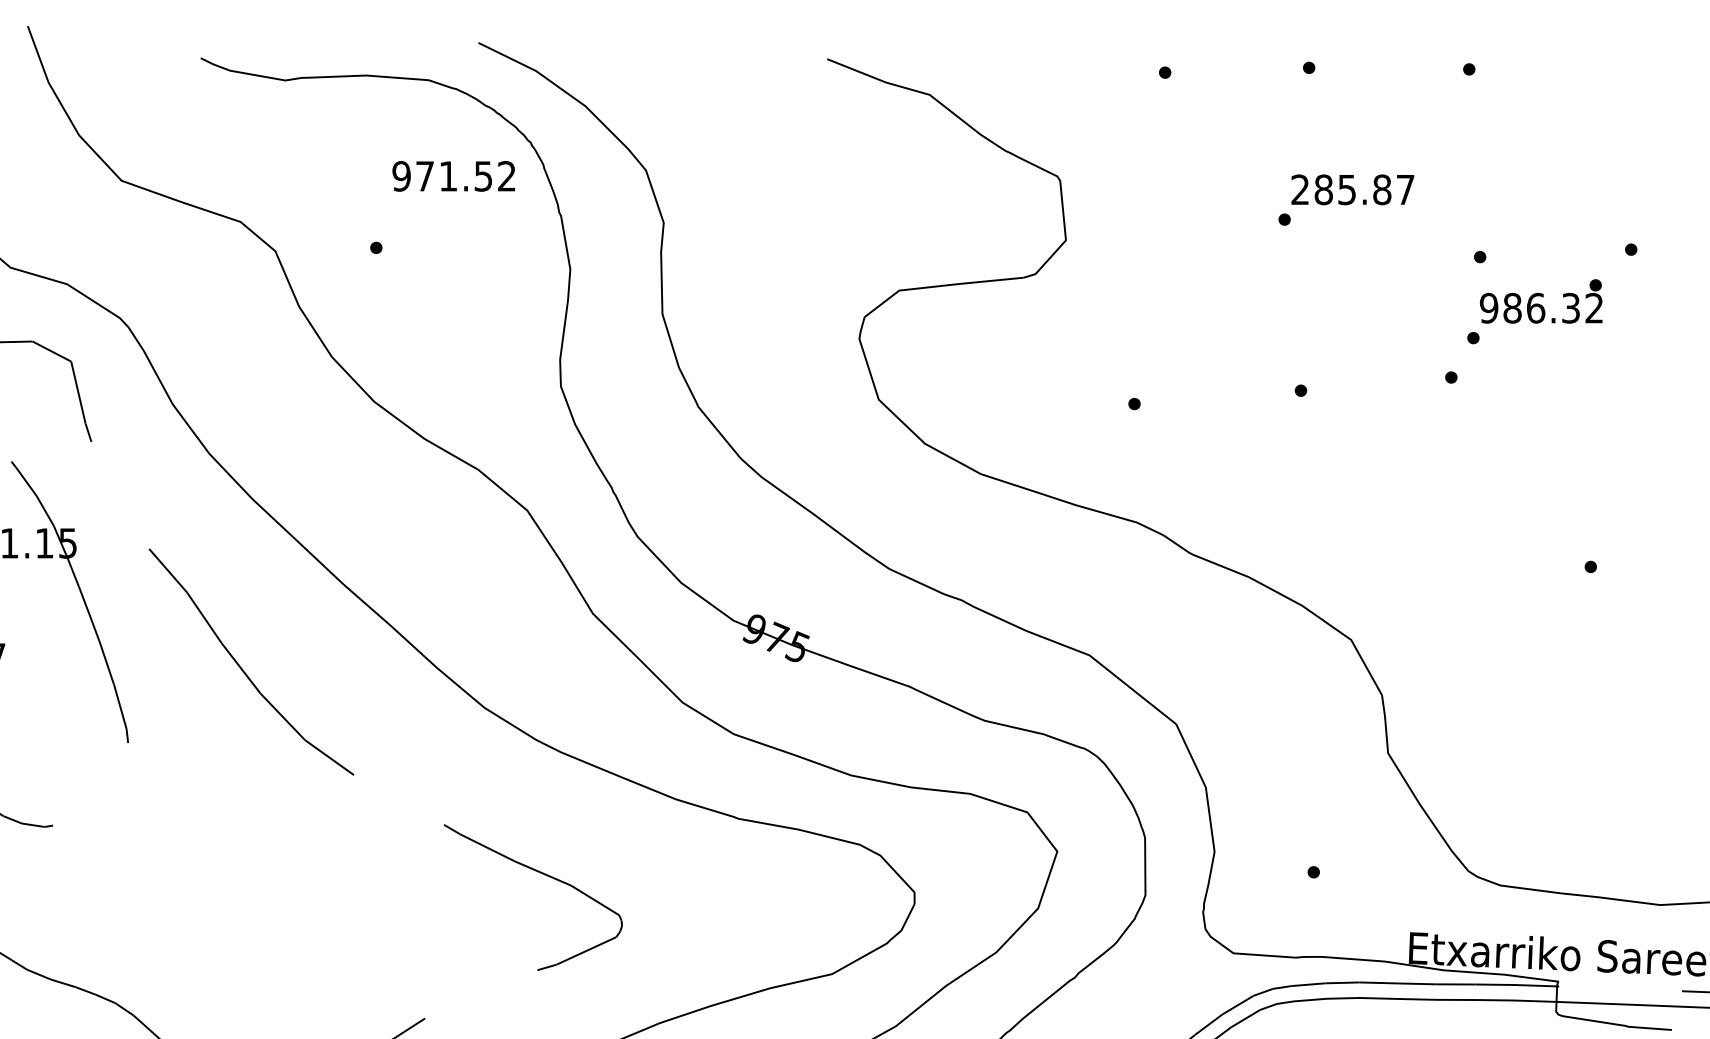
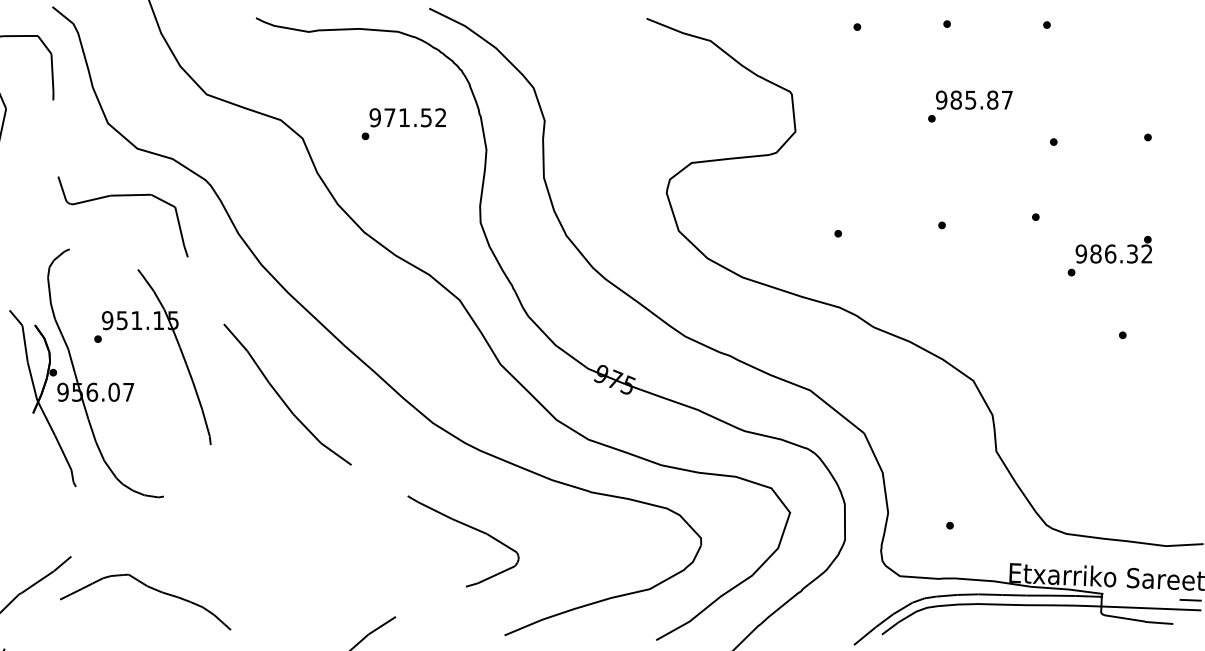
text: (453, 175) -> (407, 117), moved
text: (1300, 188) -> (941, 99), 285.87 -> 985.87
text: (1534, 312) -> (1109, 256), moved

